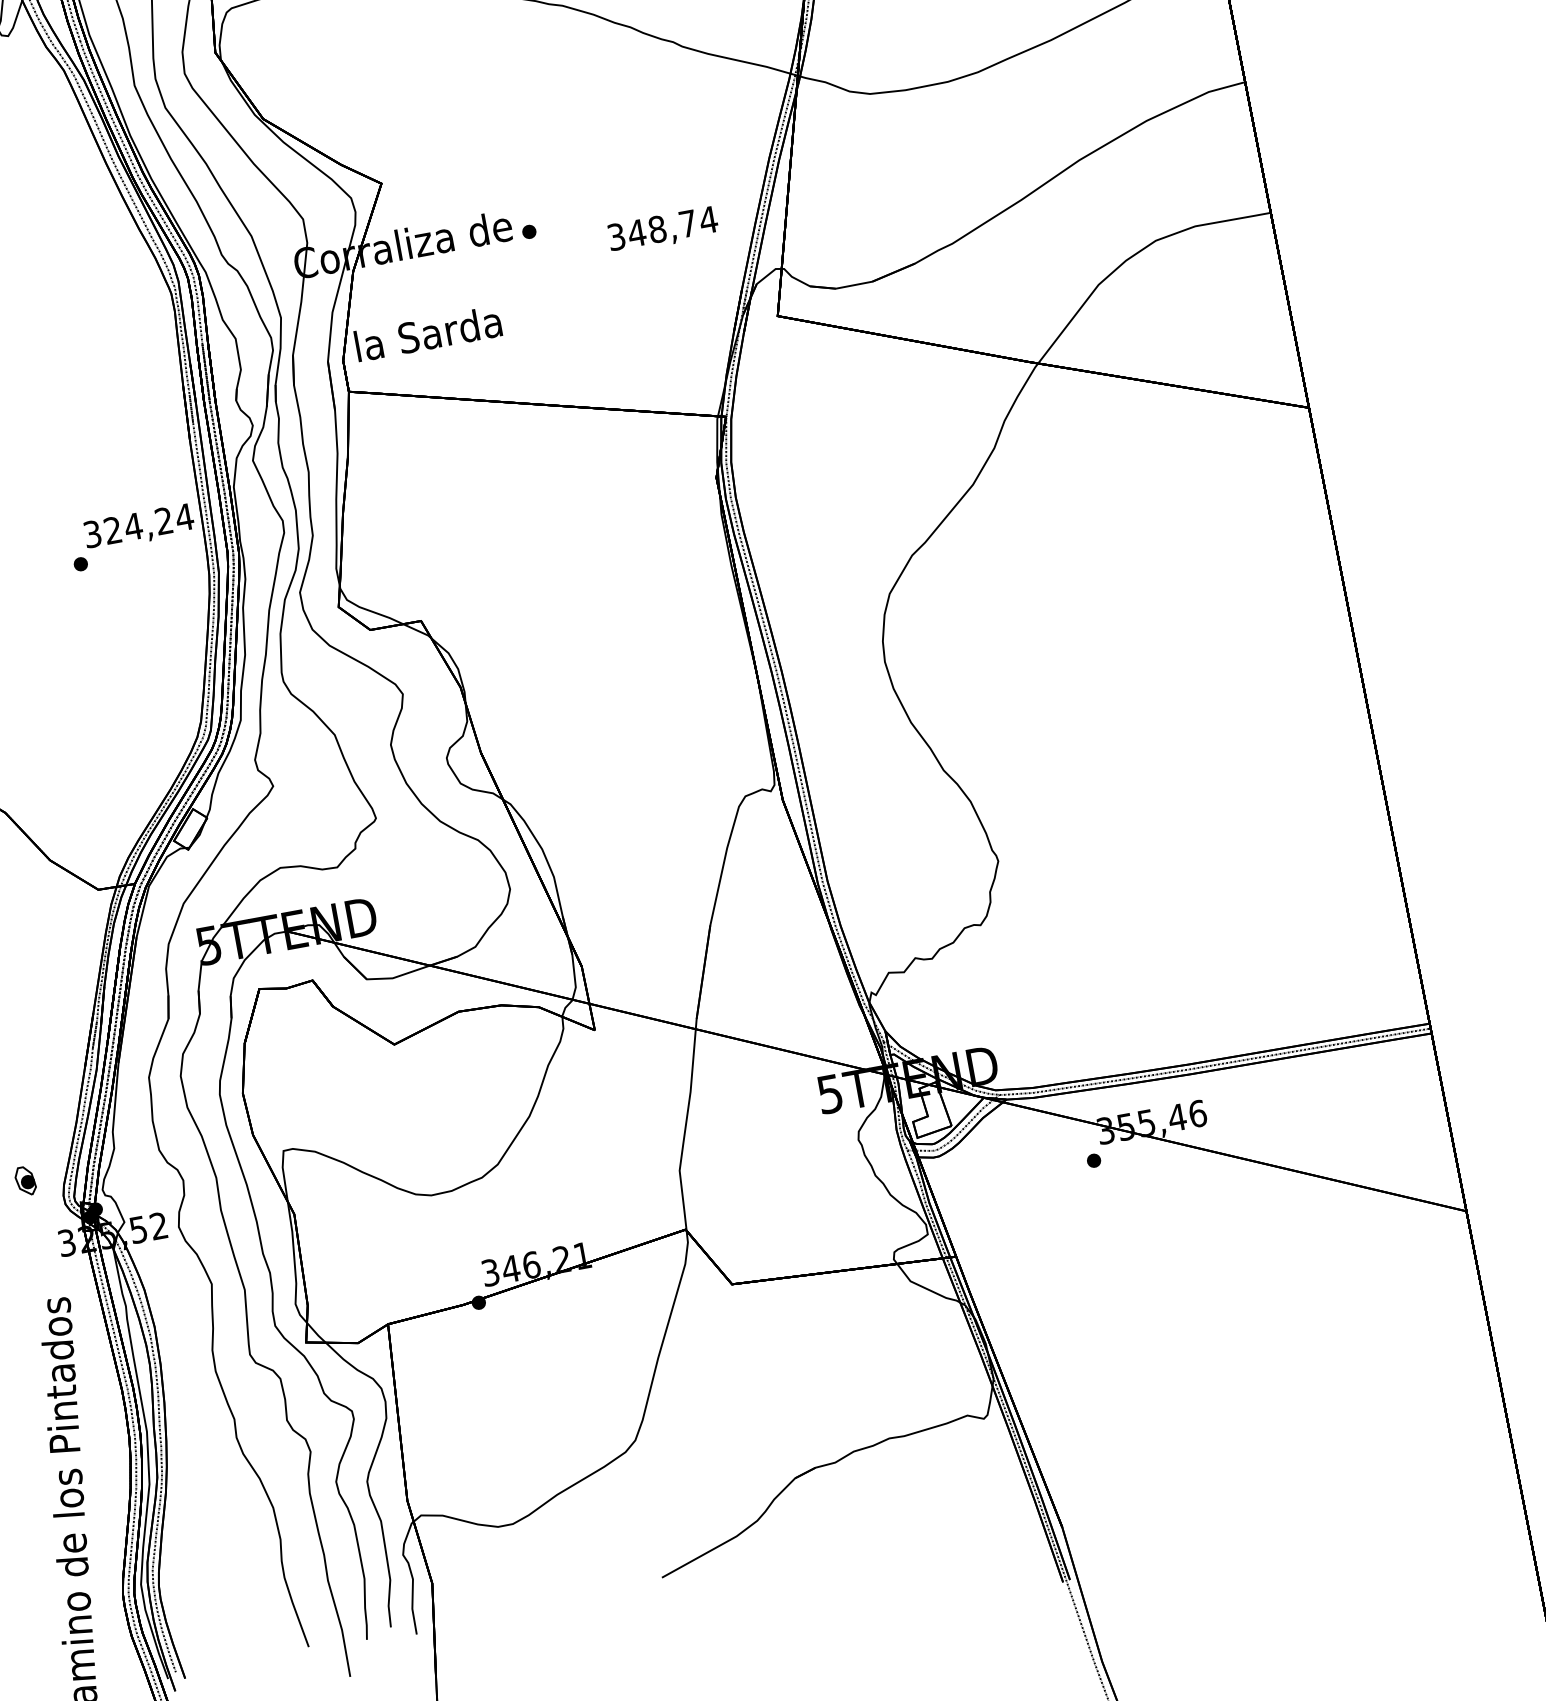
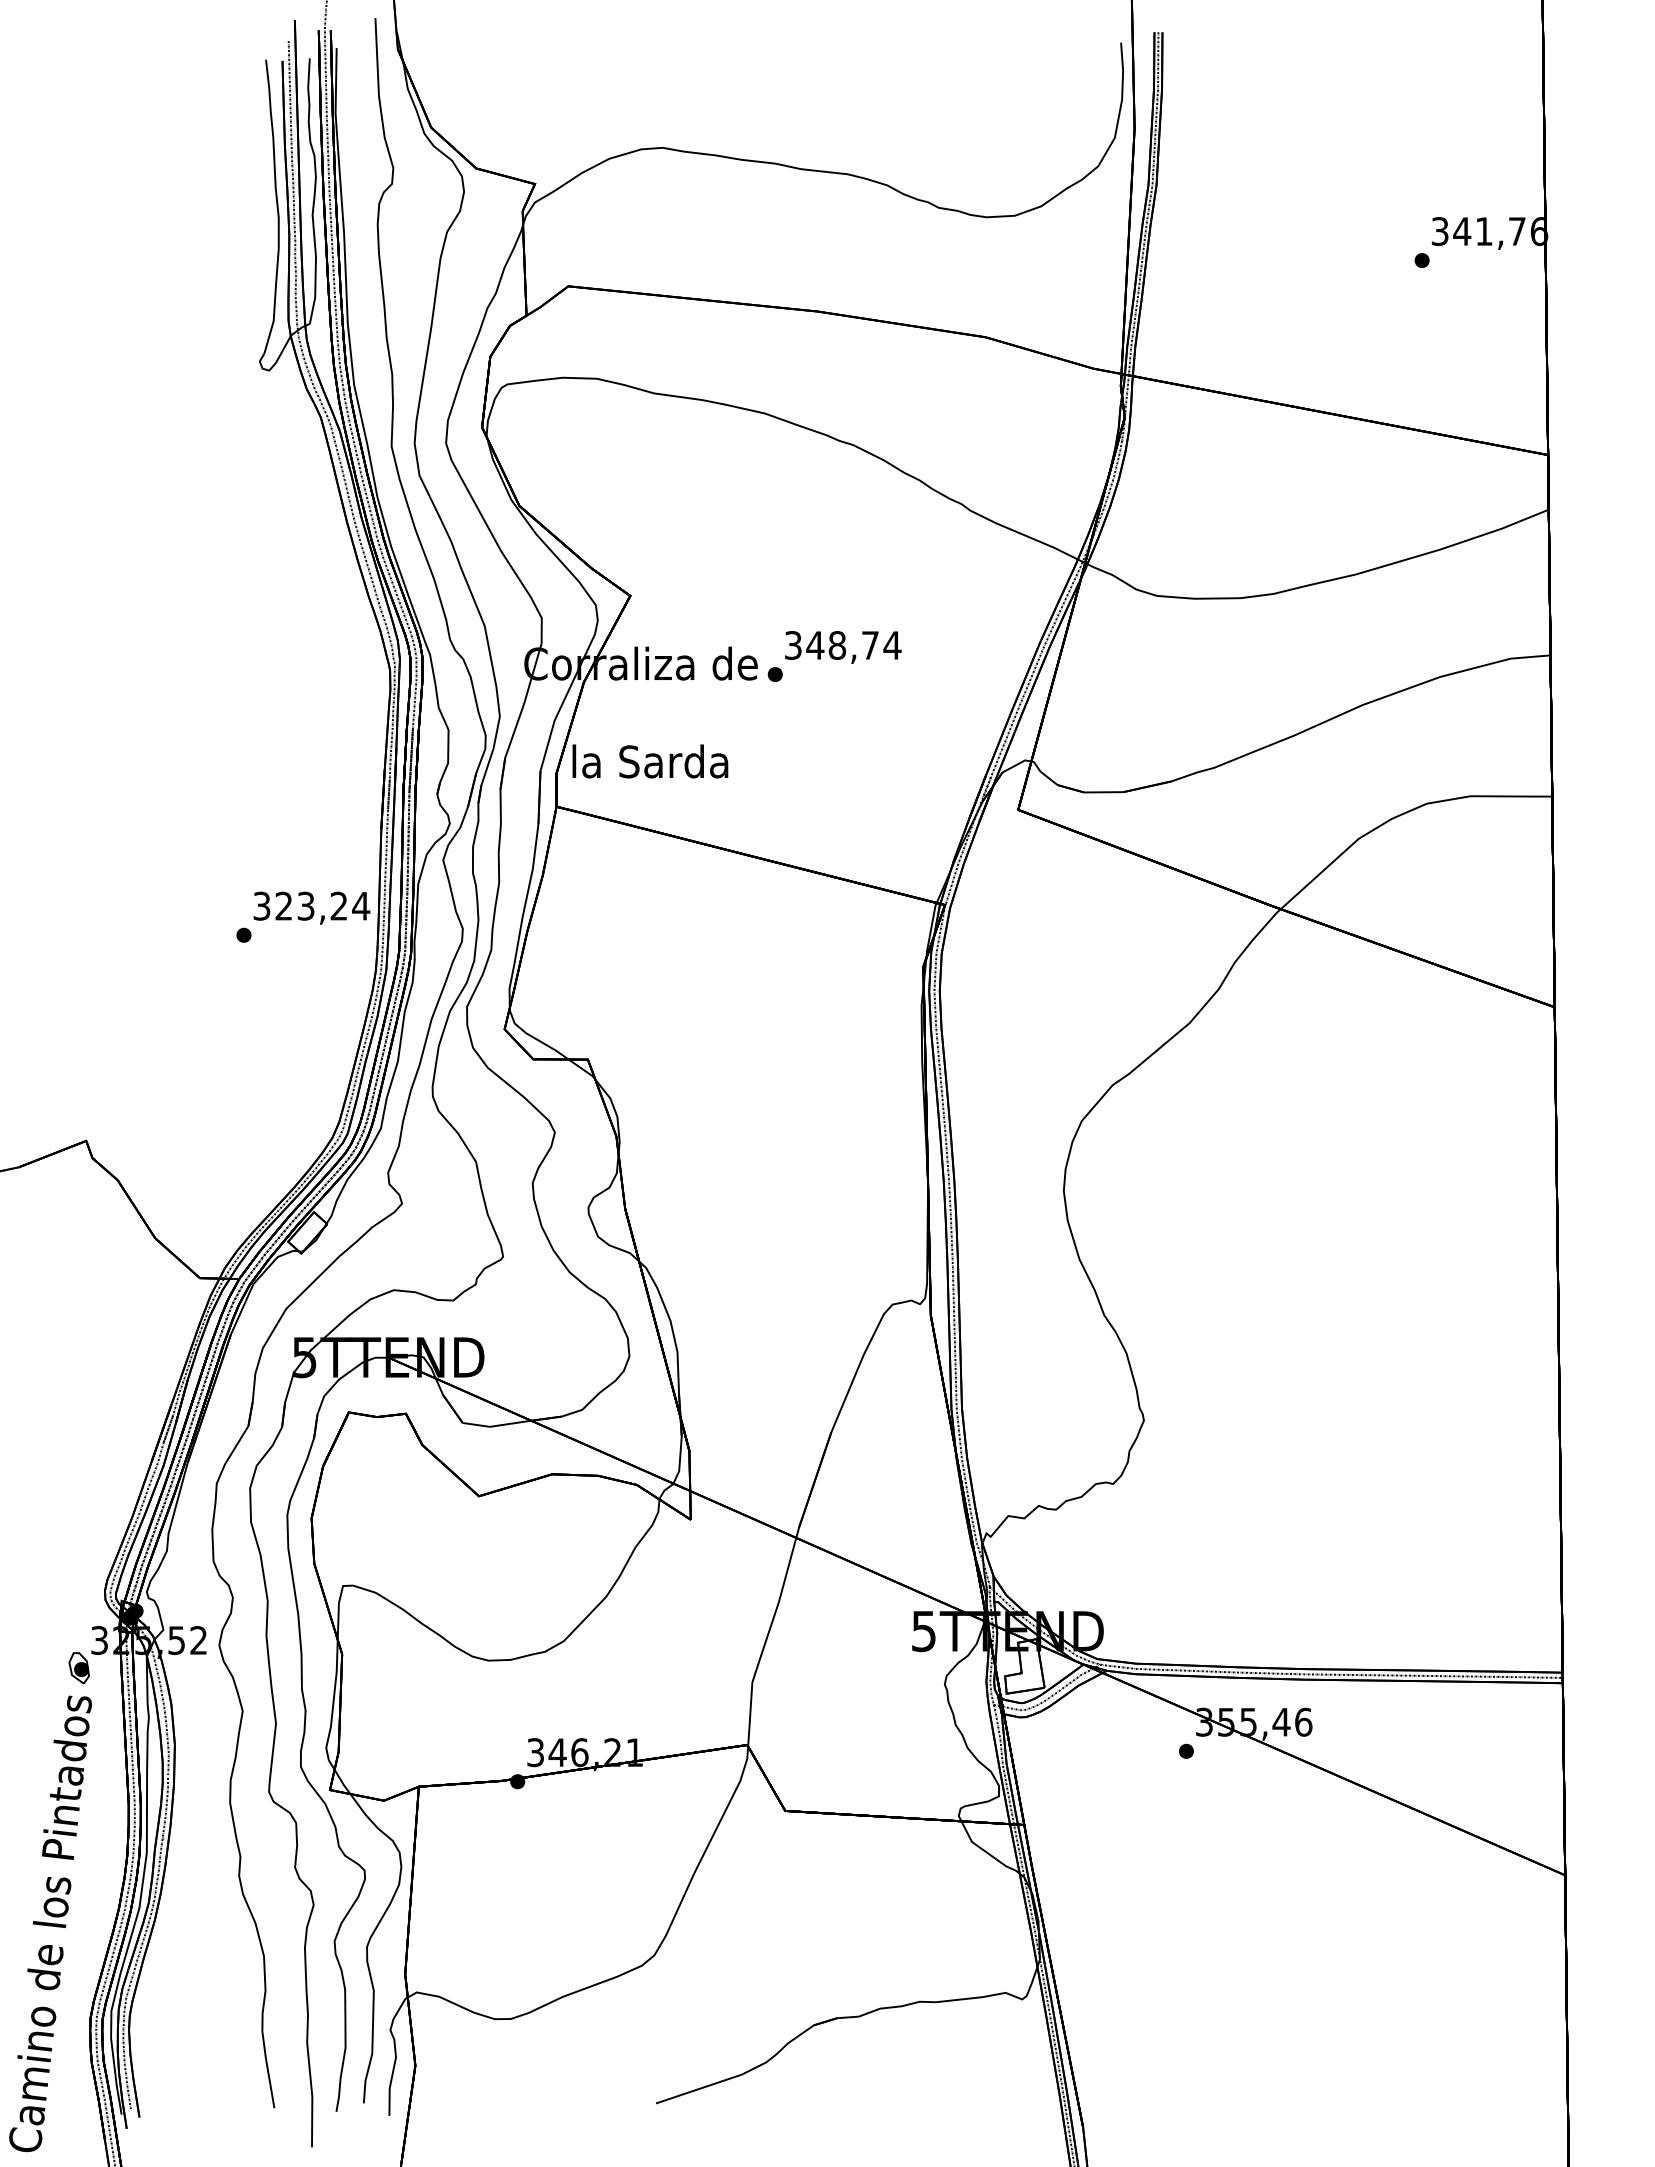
text: (663, 230) -> (843, 647), moved
text: (132, 526) -> (305, 905), 324,24 -> 323,24
part: (24, 1181) -> (78, 1668), moved

